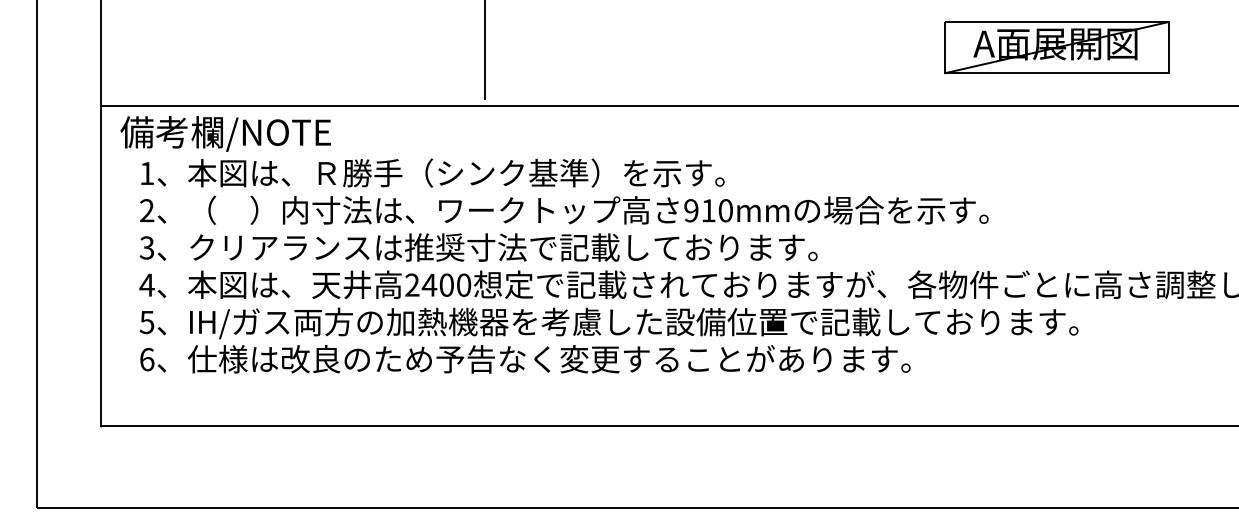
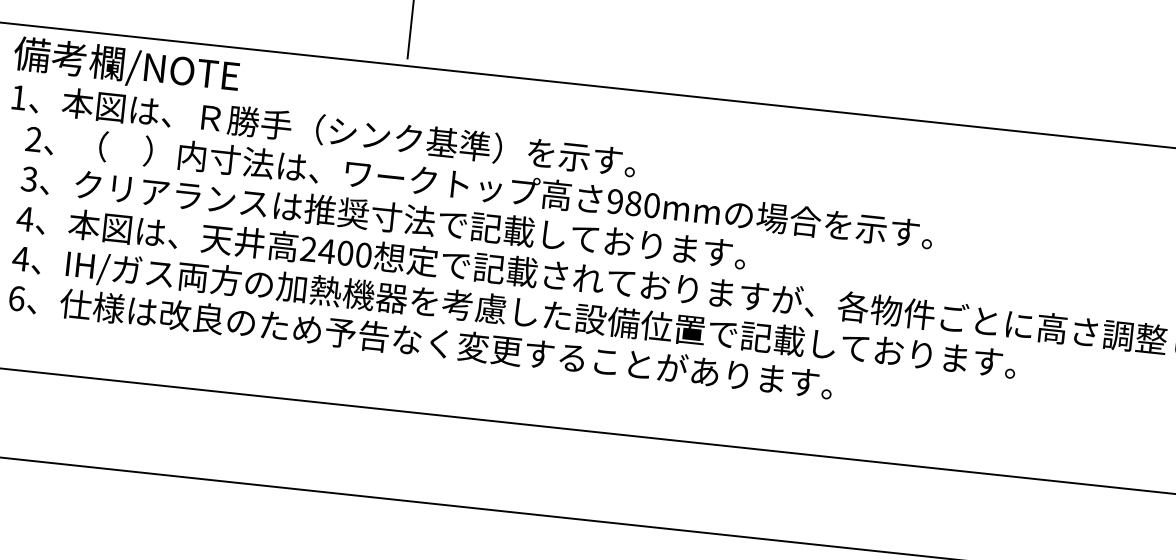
part: (1056, 47) -> (1023, 68), removed
text: (432, 172) -> (323, 129), moved
text: (708, 210) -> (633, 203), 910mm -> 980mm
text: (146, 322) -> (20, 258), 5 -> 4

